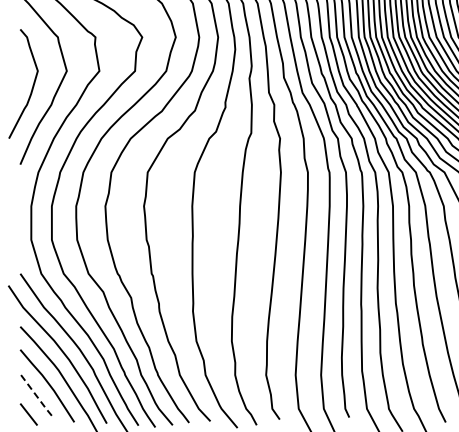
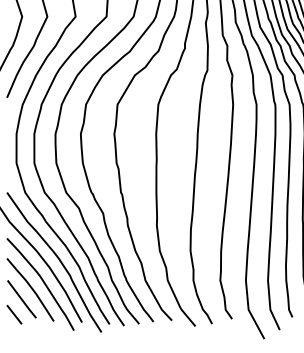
line: (38, 397) -> (22, 299), dashed -> solid

